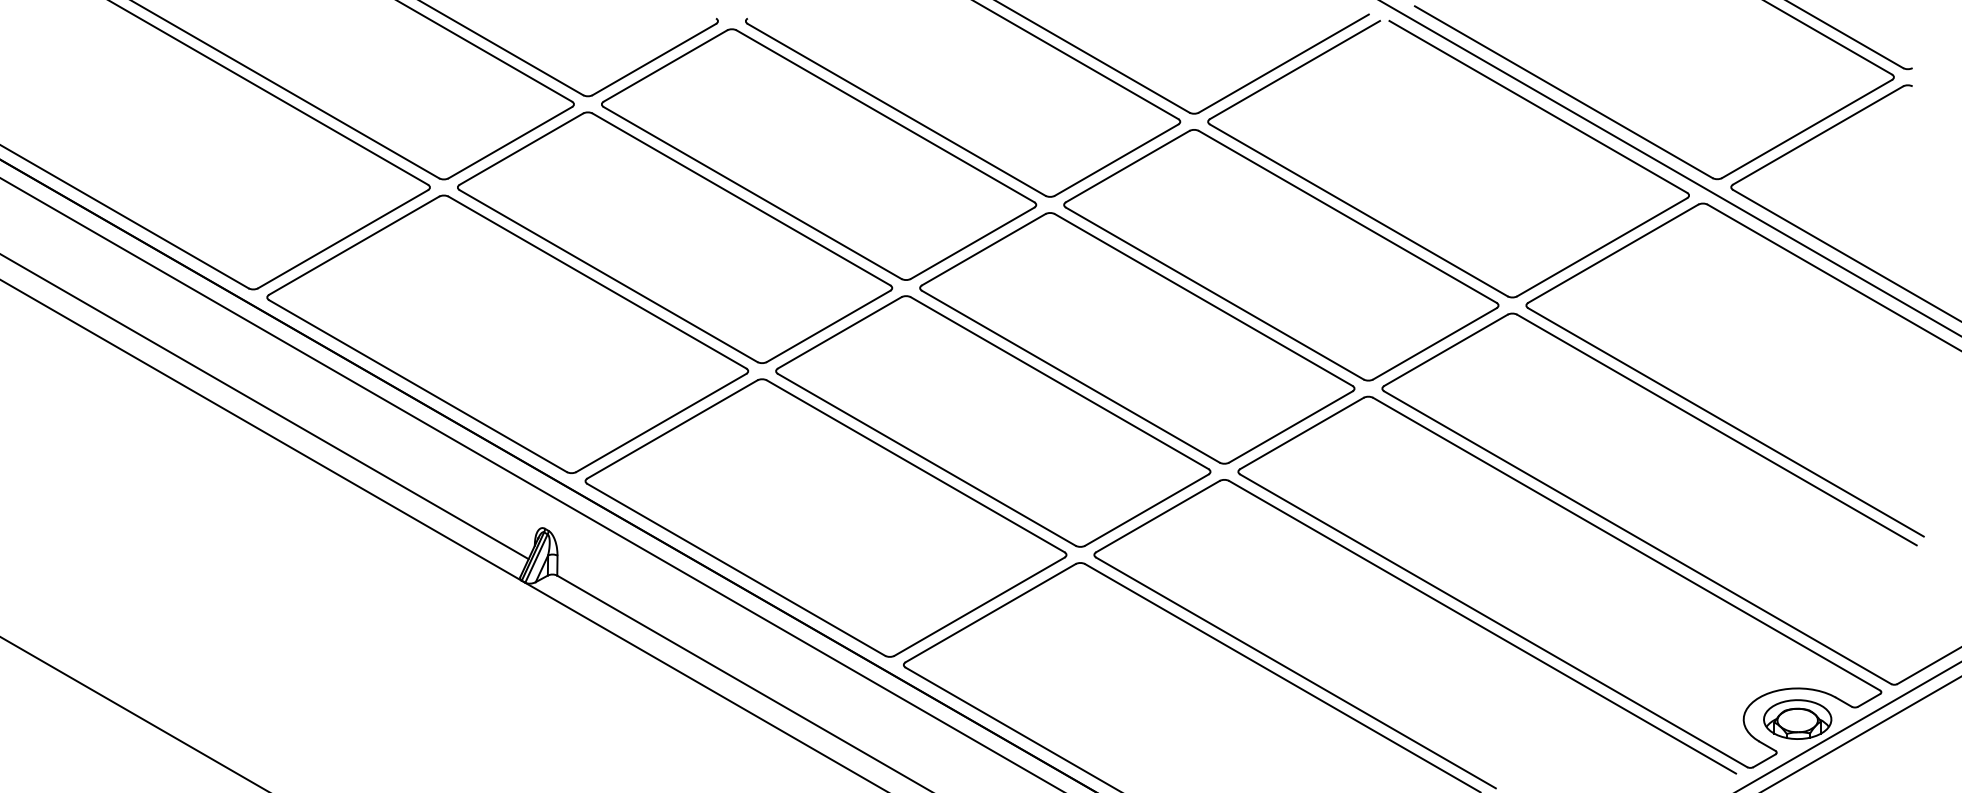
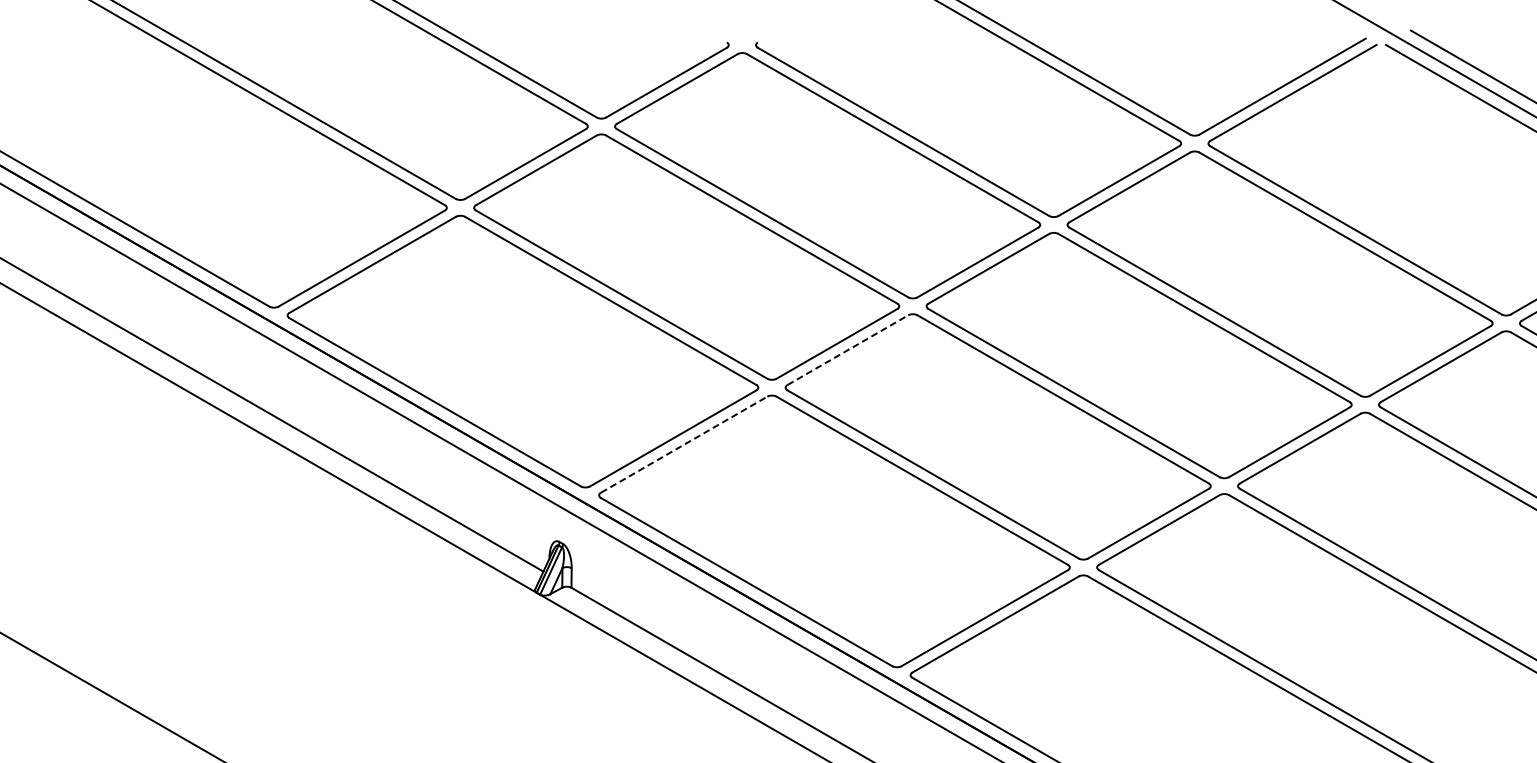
line: (840, 332) -> (848, 349), solid -> dashed
line: (672, 429) -> (684, 444), solid -> dashed

